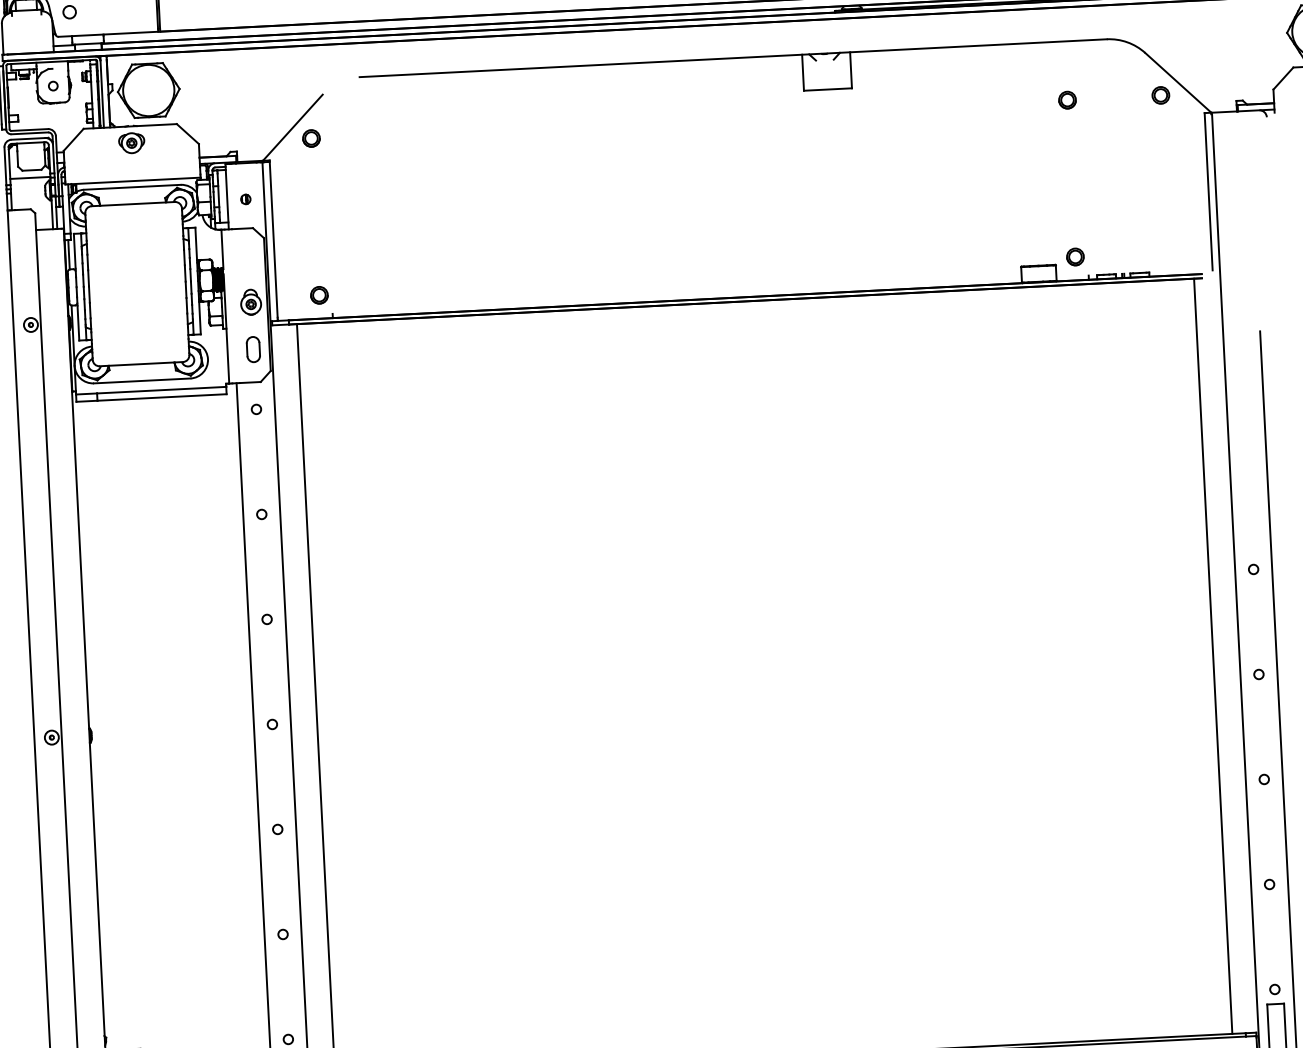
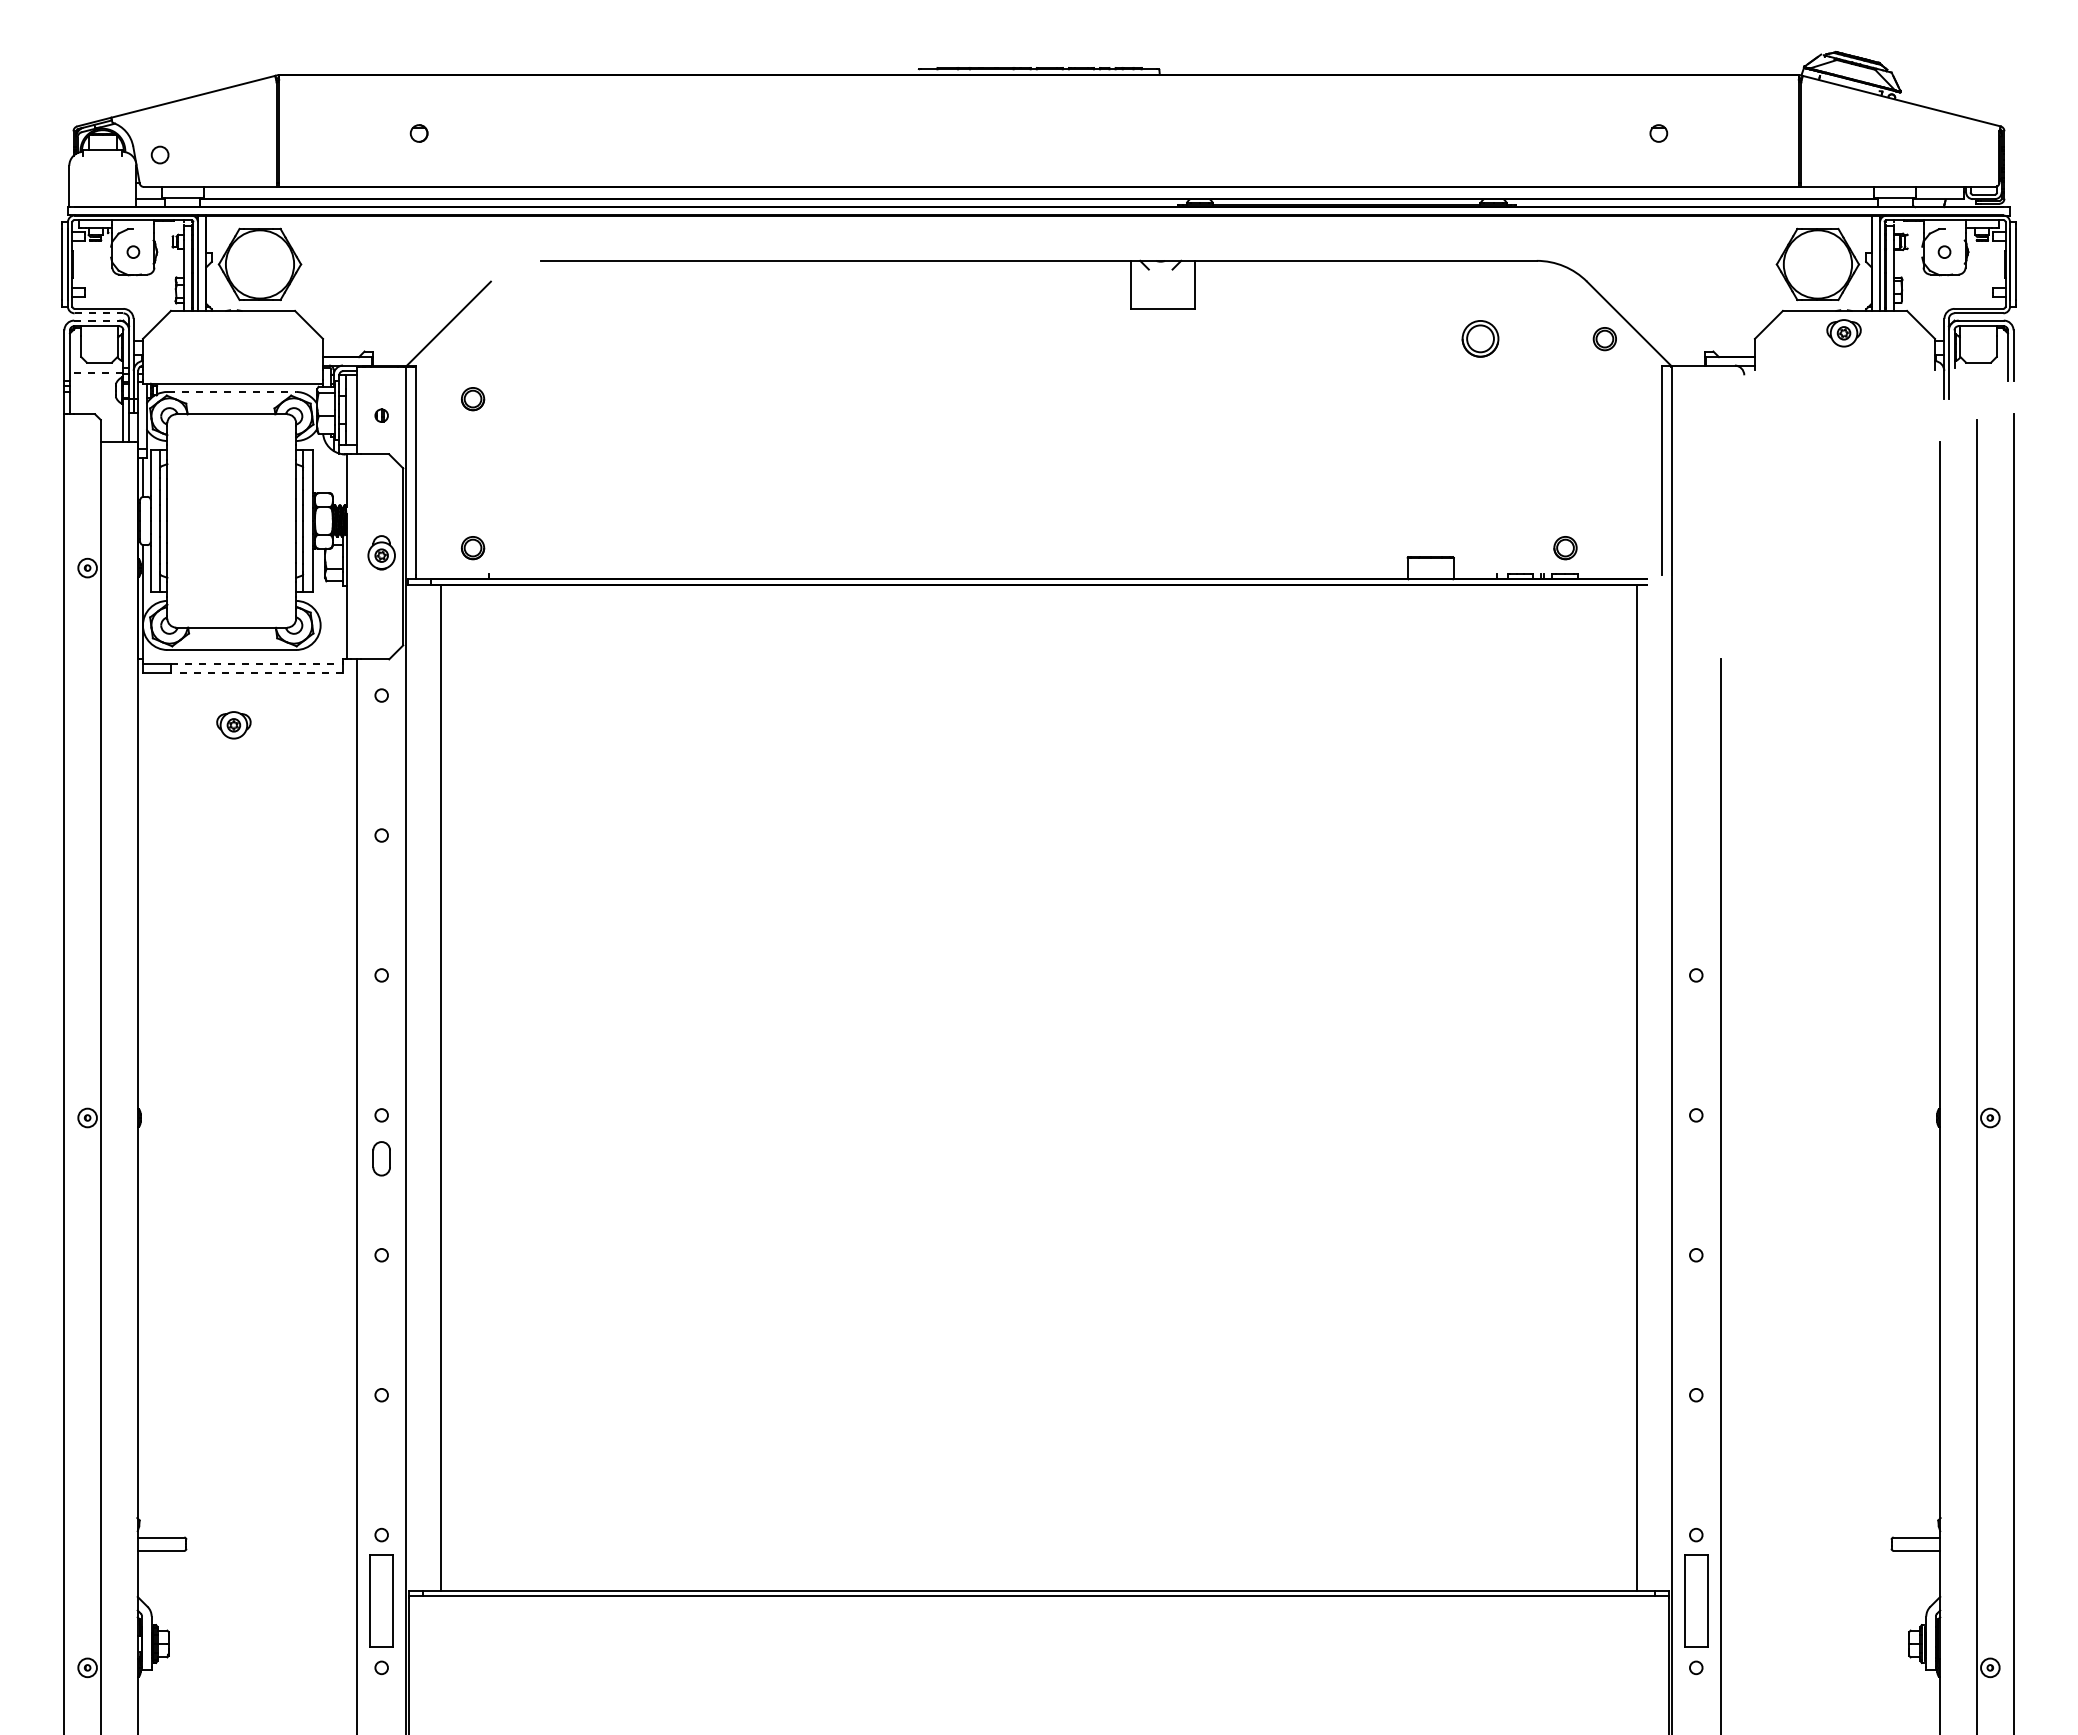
part: (1067, 100) -> (1480, 339), size x1.6
line: (30, 133) -> (99, 313), solid -> dashed
line: (28, 138) -> (96, 320), solid -> dashed
part: (311, 138) -> (473, 399), moved
part: (131, 143) -> (233, 725), moved
line: (30, 177) -> (96, 372), solid -> dashed
line: (132, 186) -> (232, 391), solid -> dashed
part: (1075, 257) -> (1565, 548), moved
part: (253, 349) -> (381, 1158), moved
line: (162, 390) -> (257, 663), solid -> dashed
line: (161, 397) -> (256, 673), solid -> dashed

